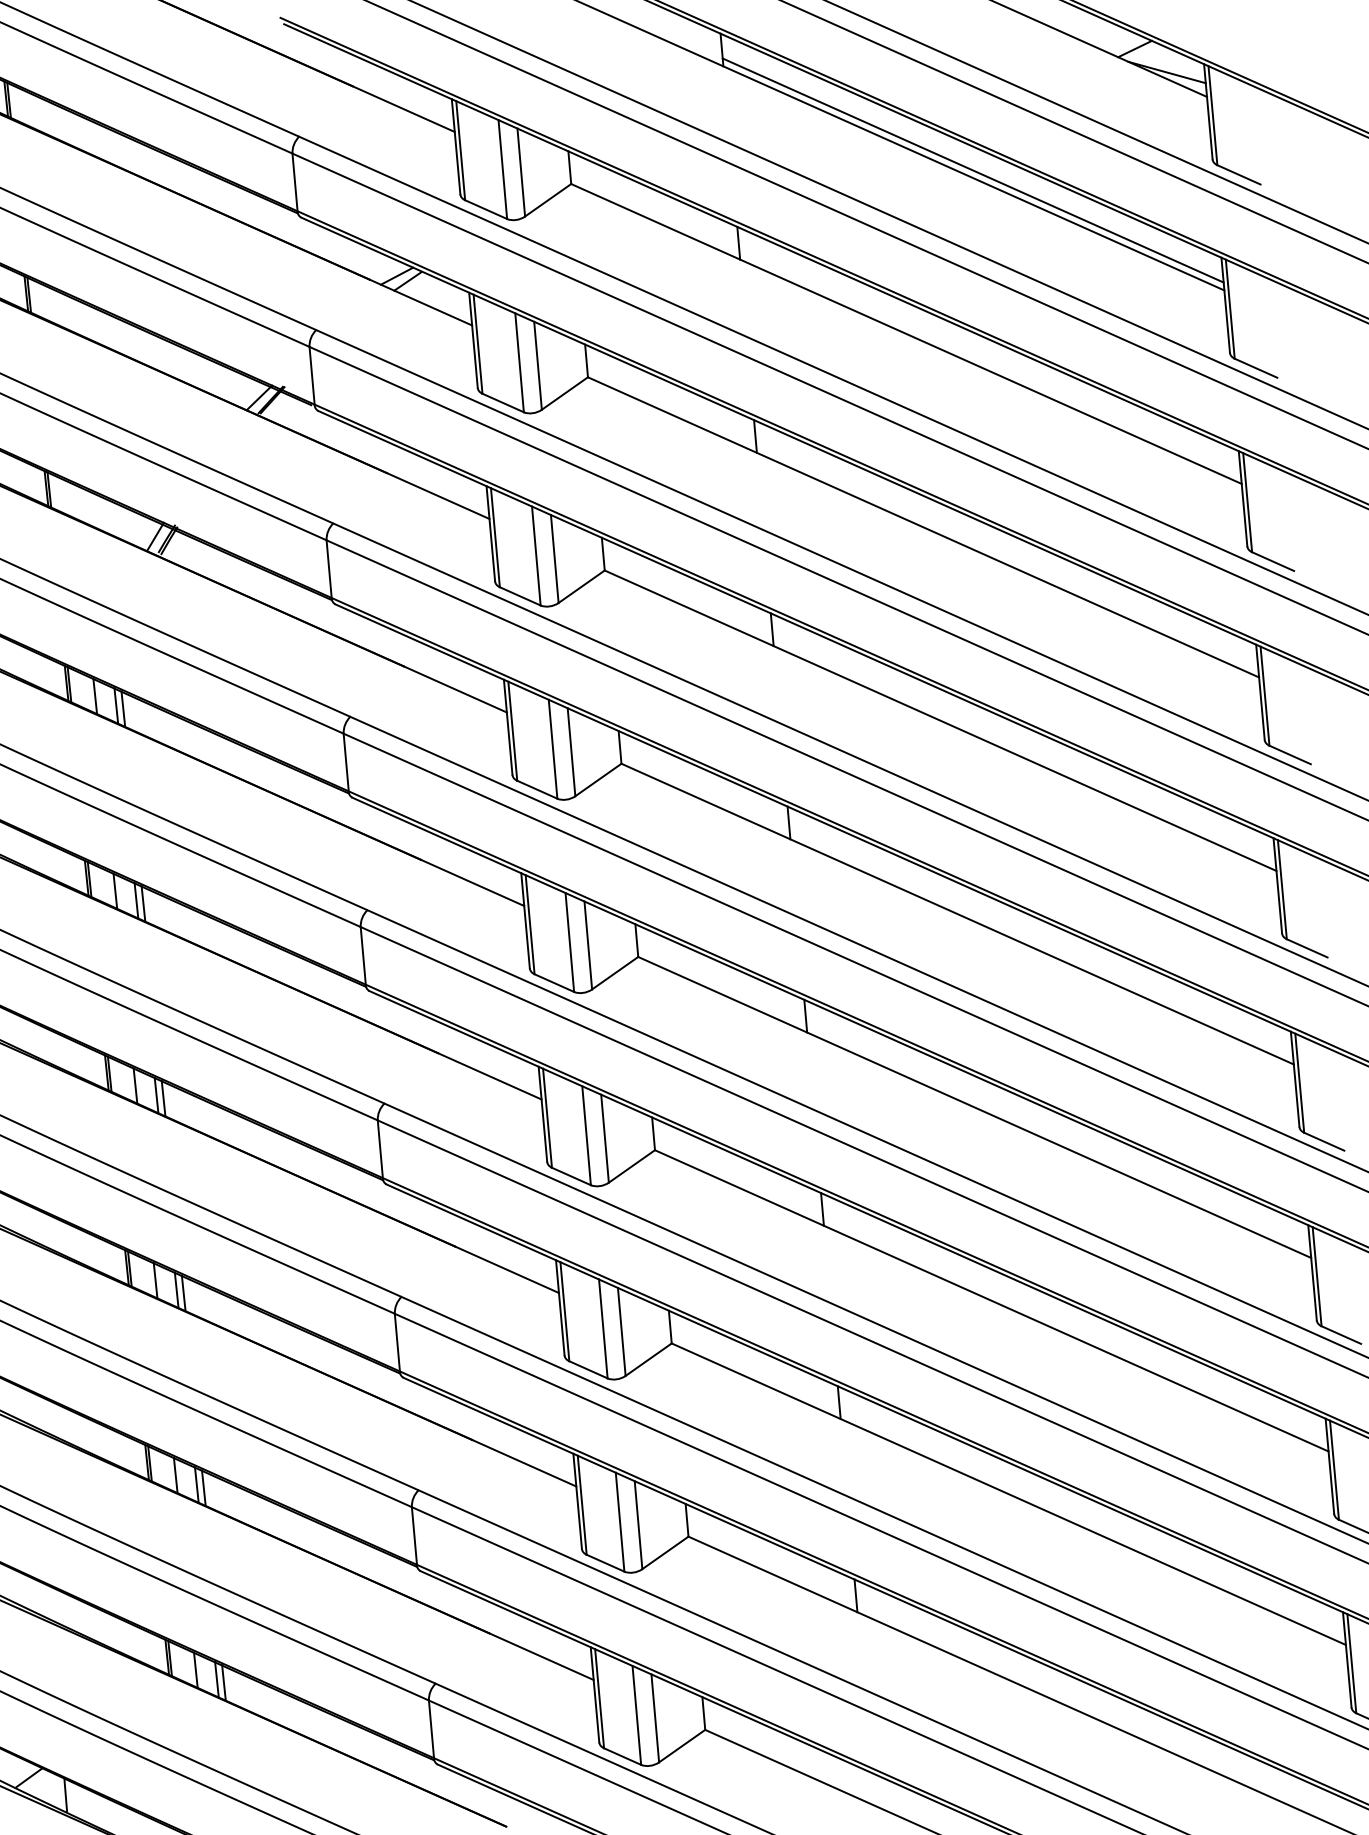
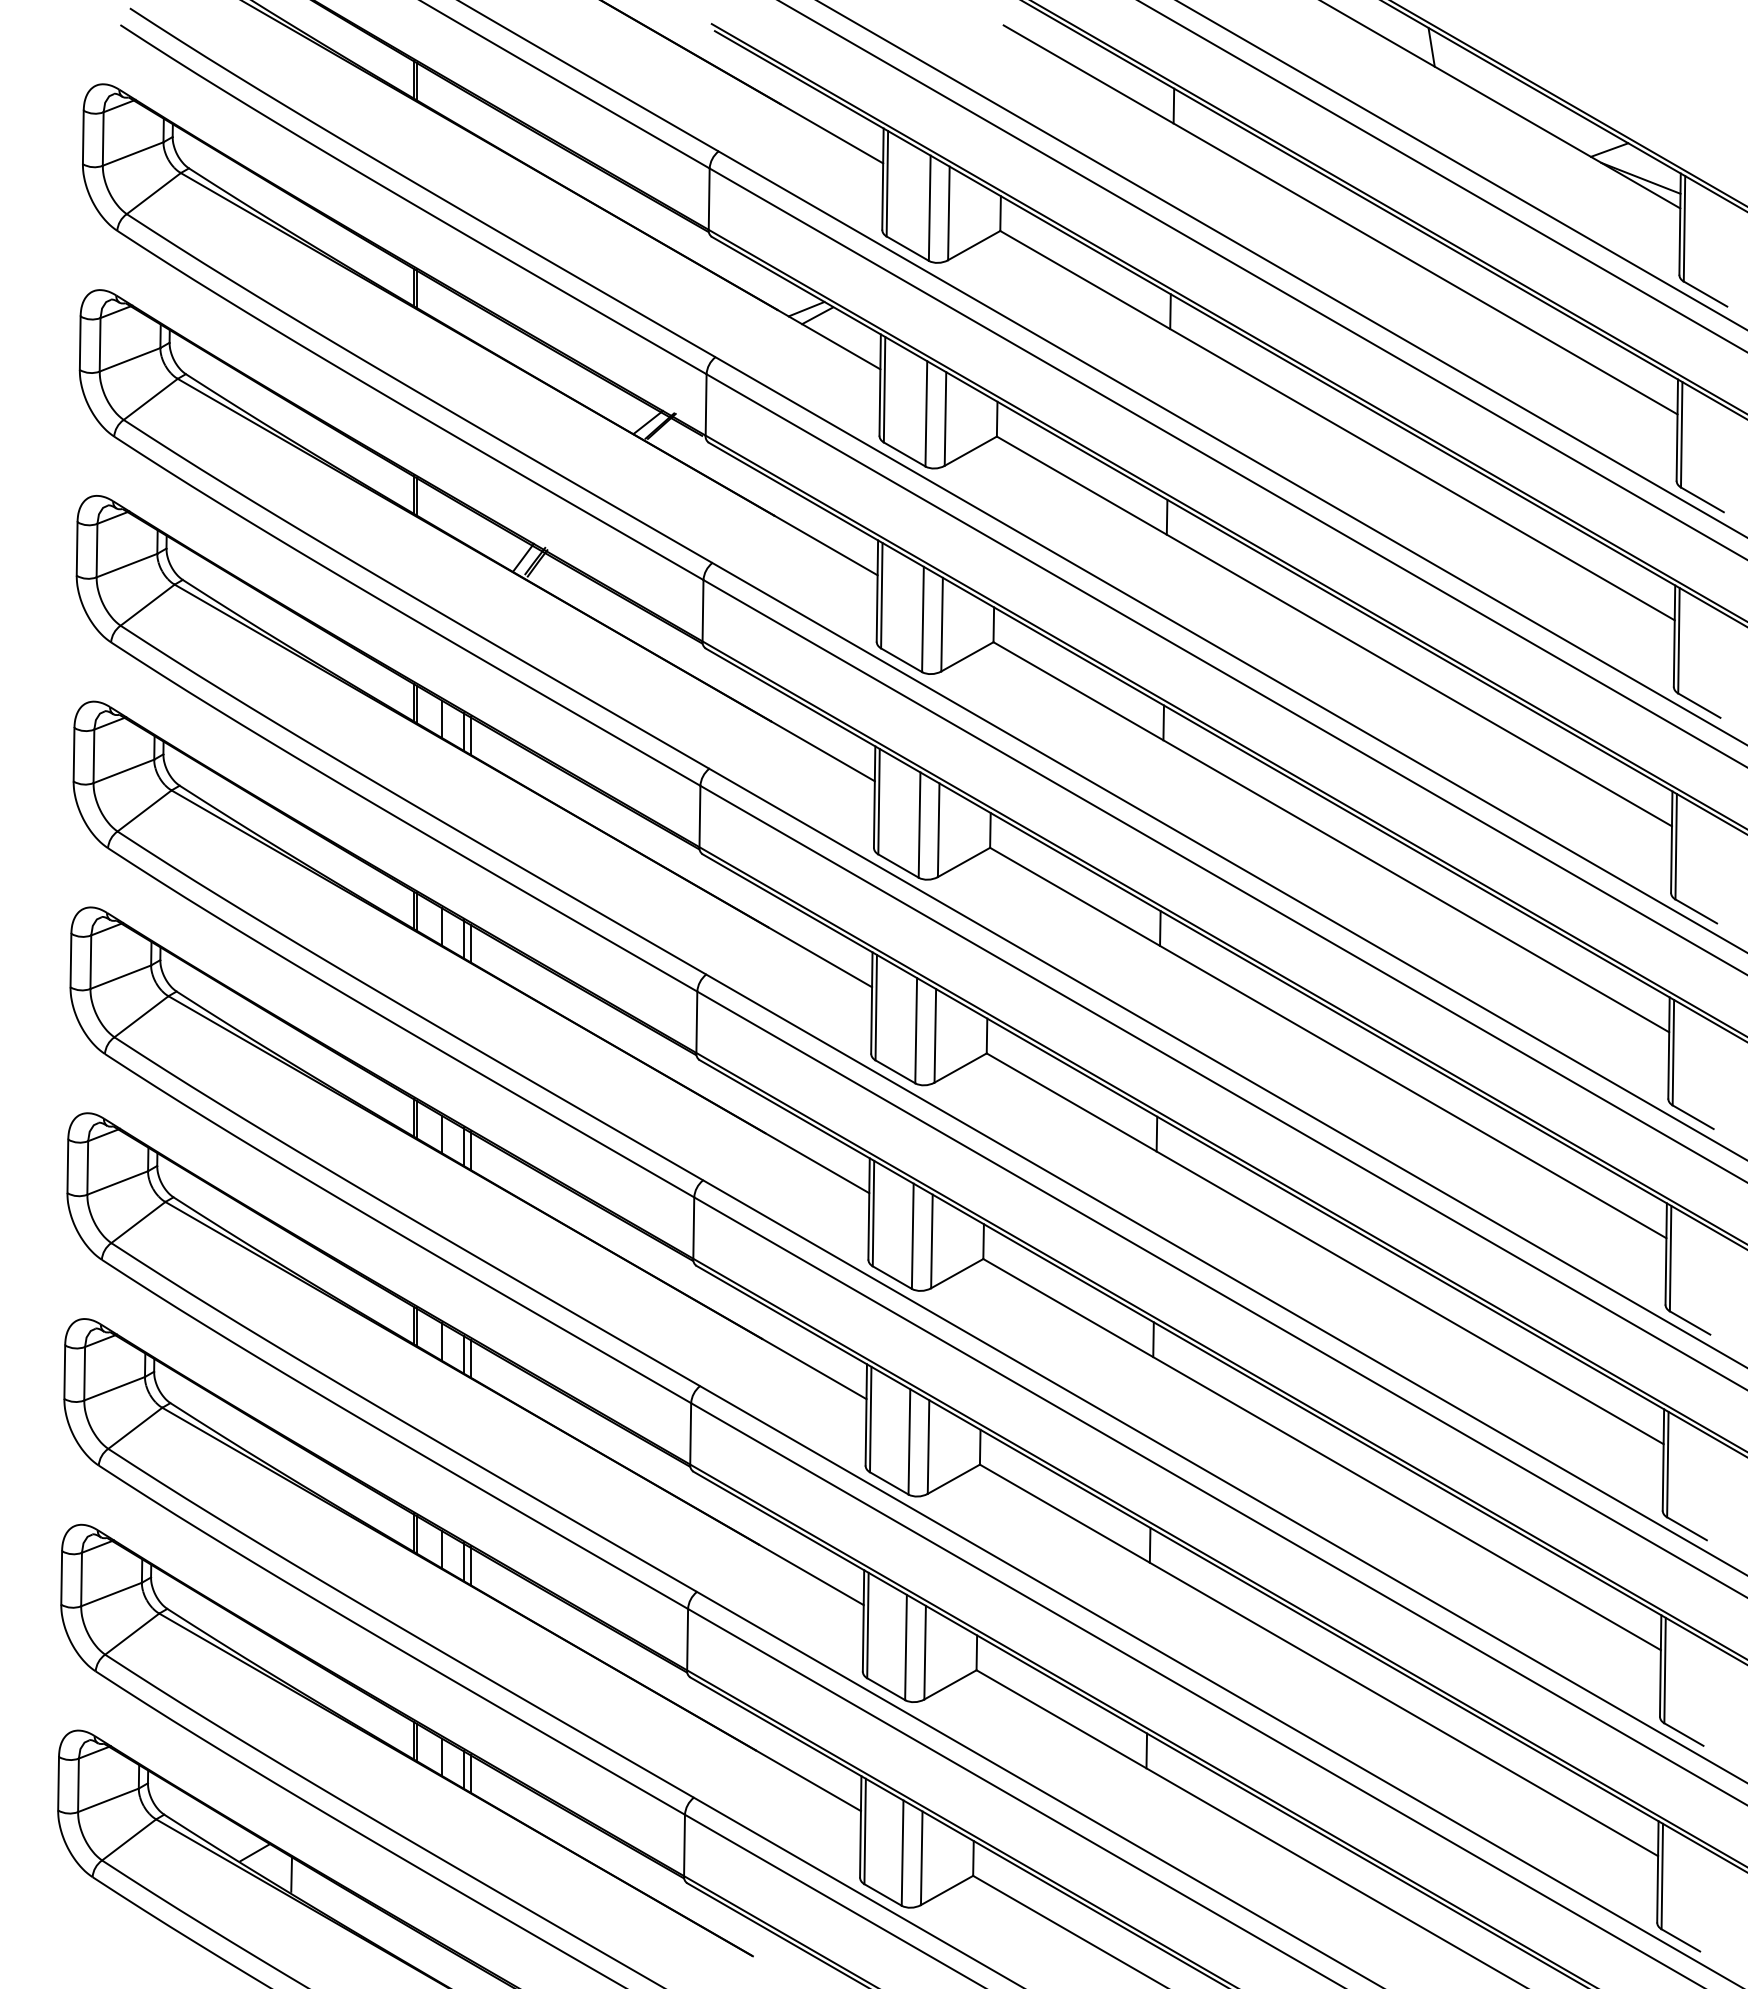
line: (973, 170) -> (1425, 260), removed

